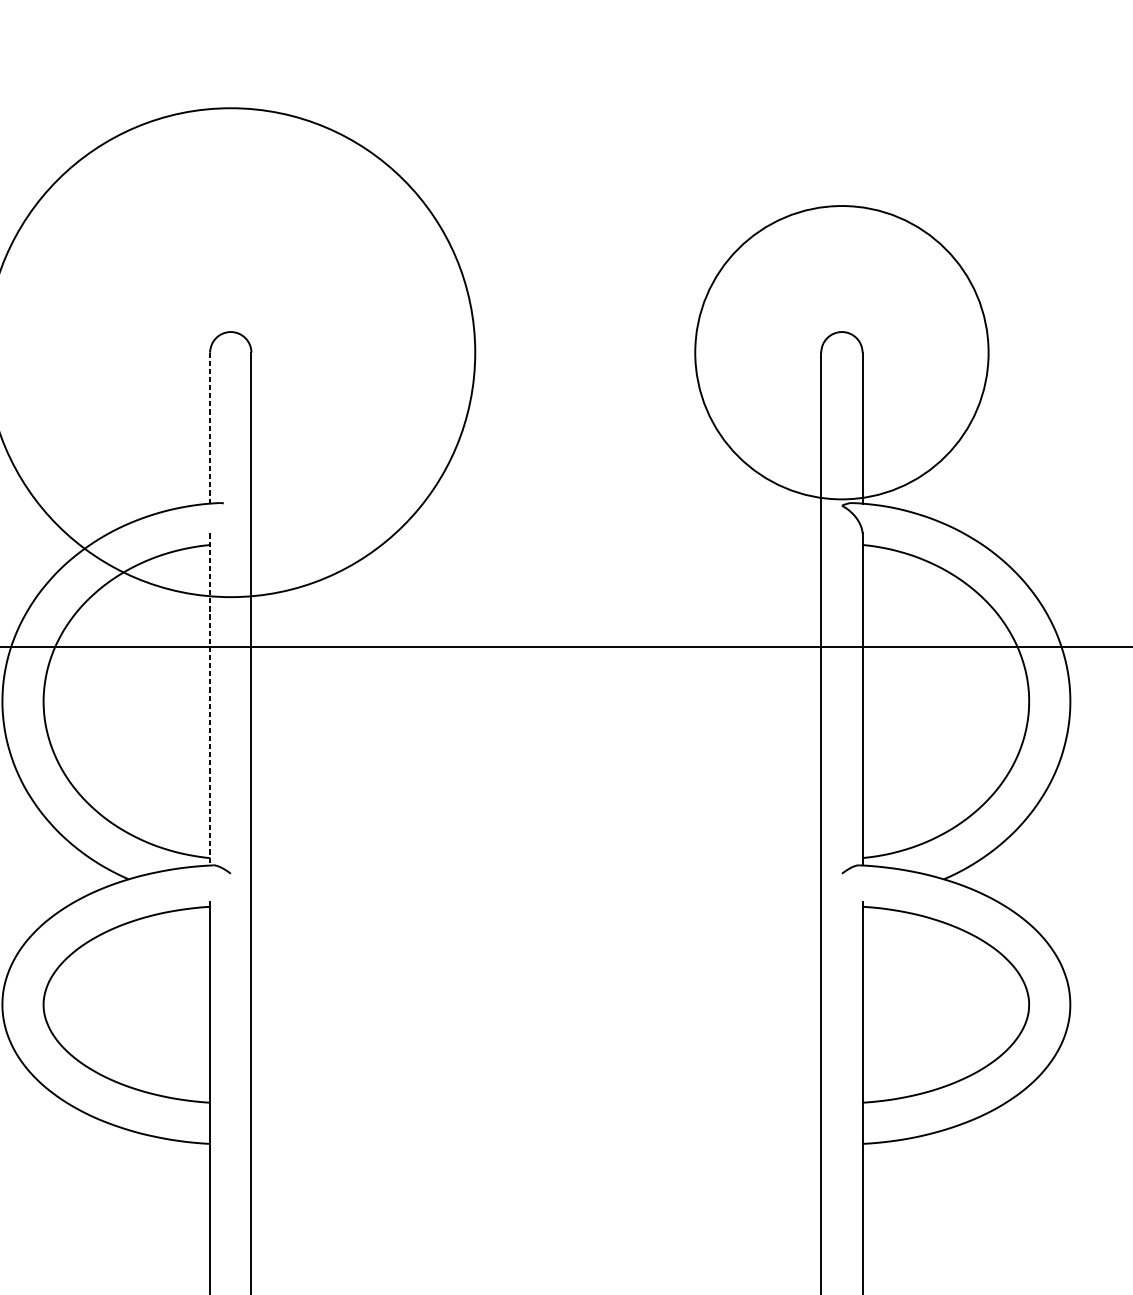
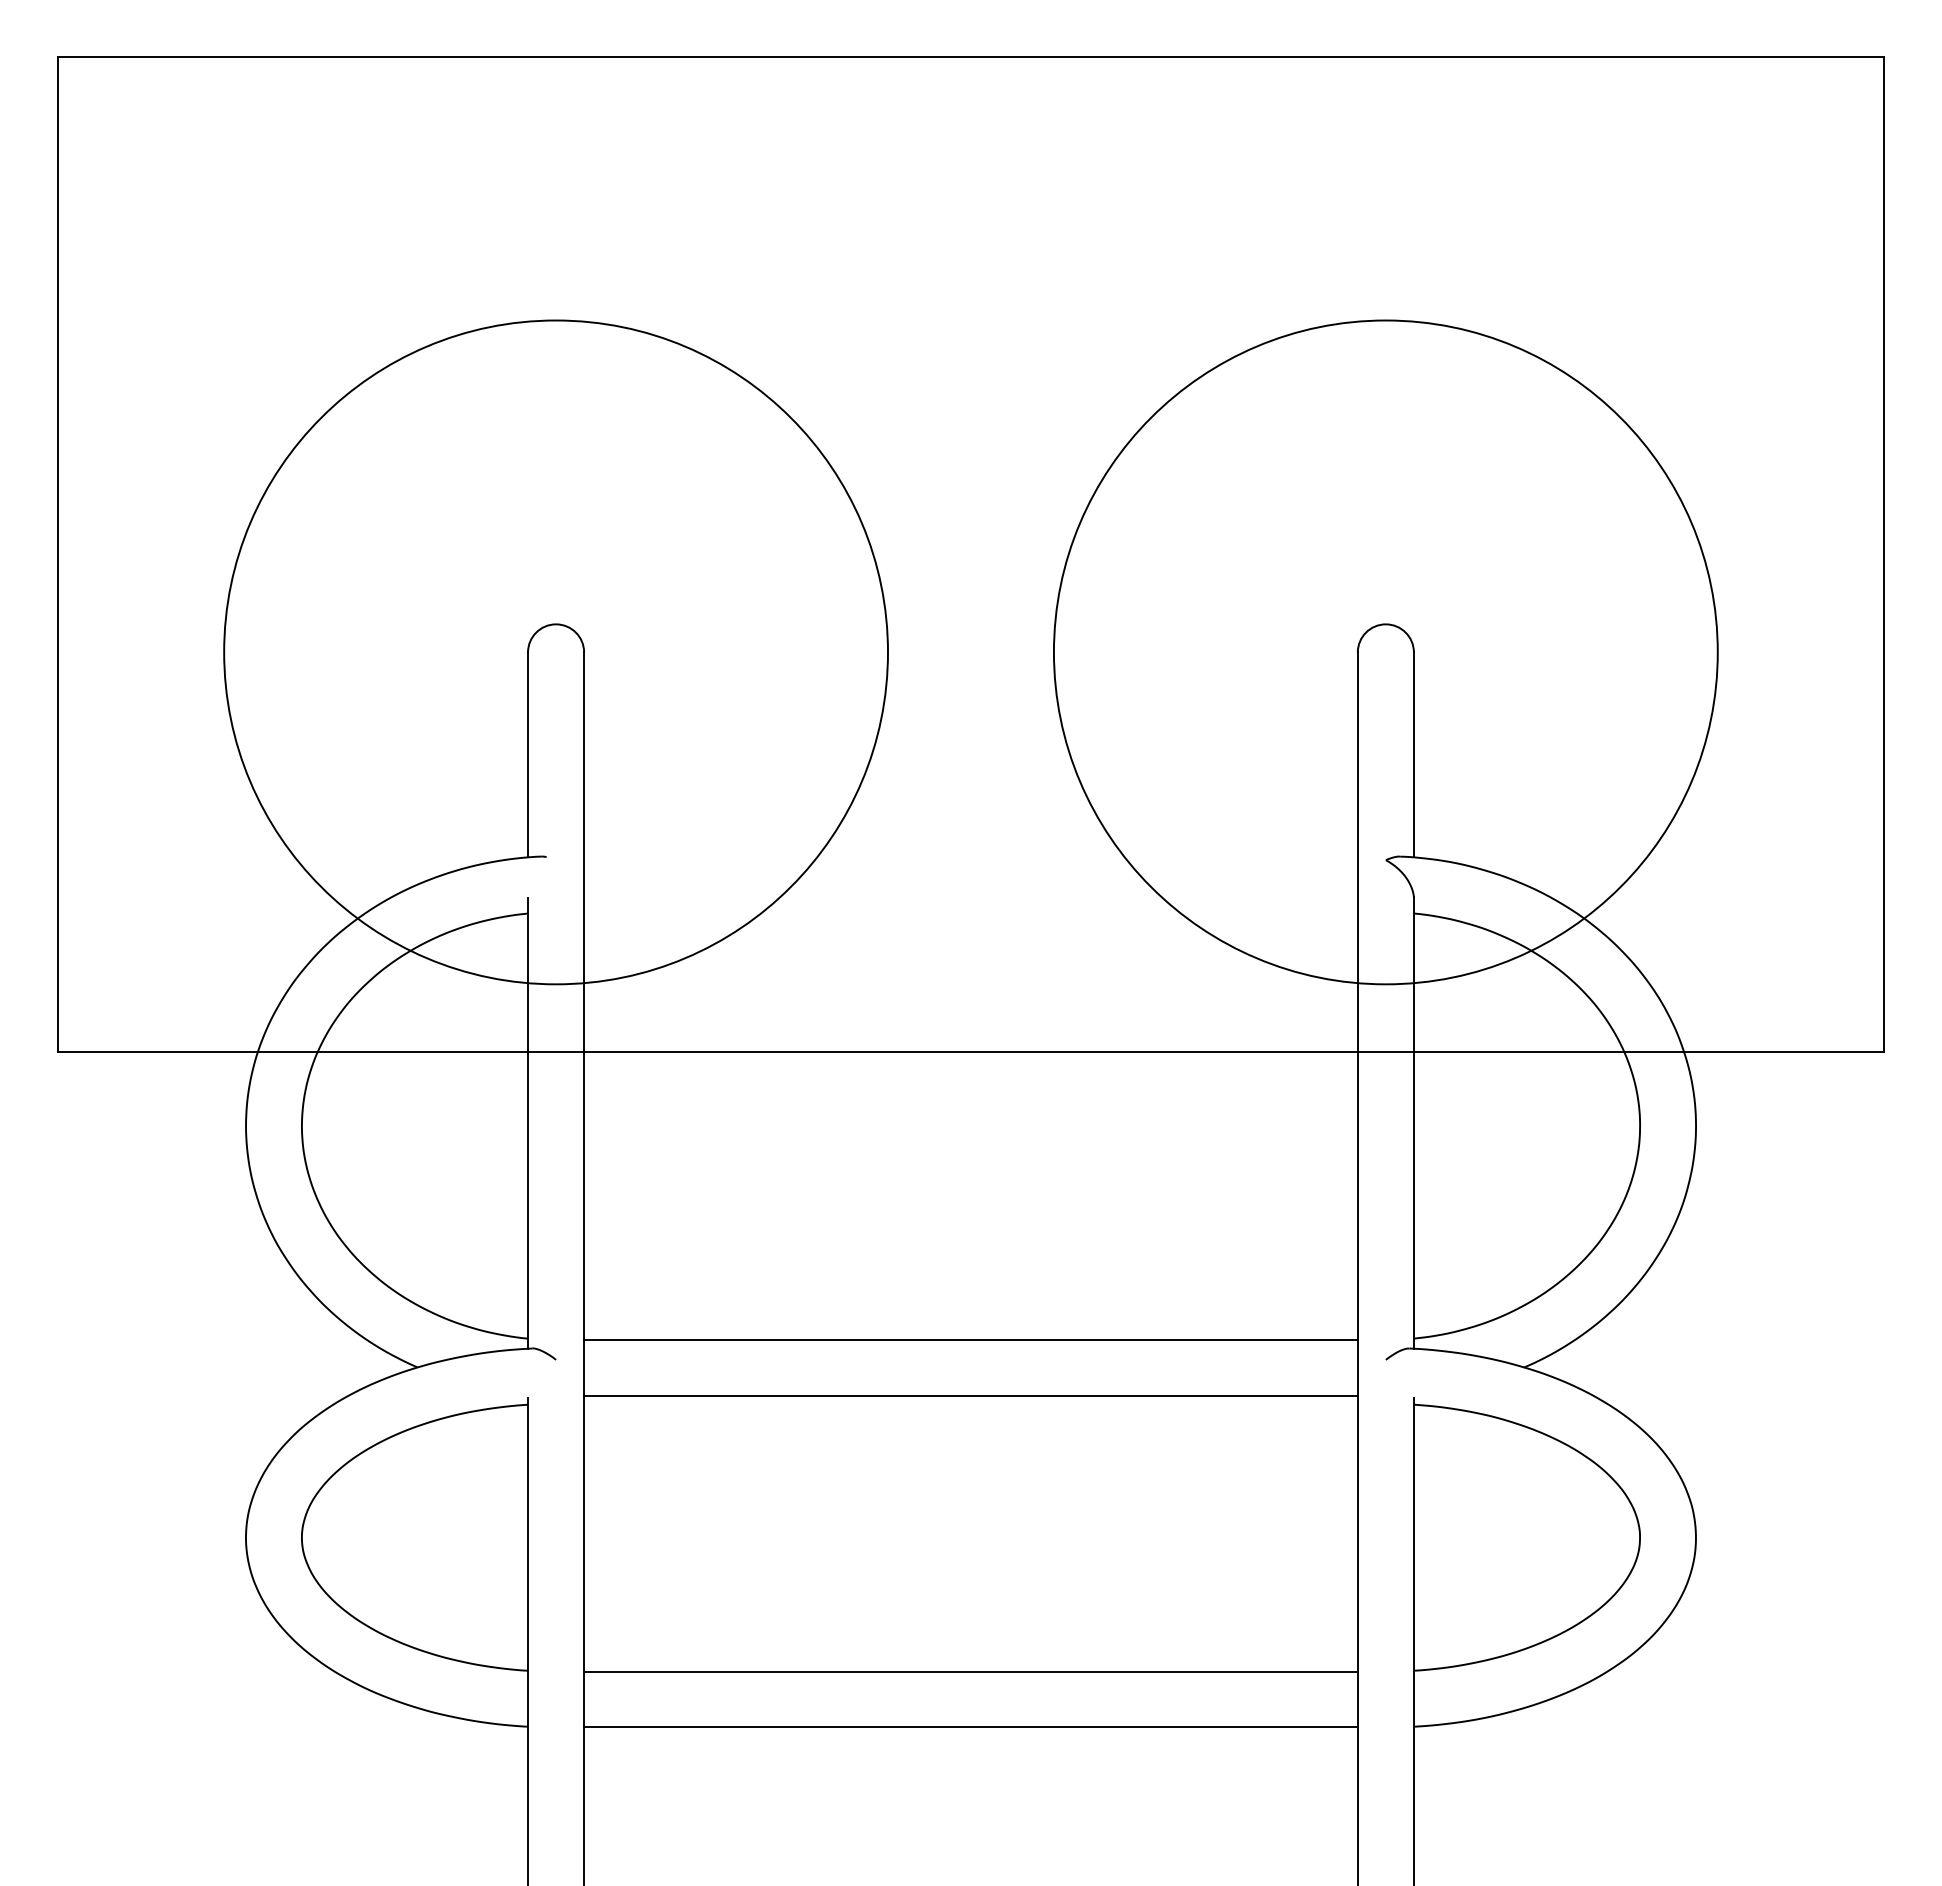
circle: (841, 352) -> (1385, 652), size x1.67
line: (210, 428) -> (528, 755), dashed -> solid
line: (210, 699) -> (528, 1123), dashed -> solid
line: (536, 858) -> (970, 1339), added
line: (536, 899) -> (970, 1395), added
line: (536, 1103) -> (970, 1671), added
line: (536, 1144) -> (970, 1727), added

